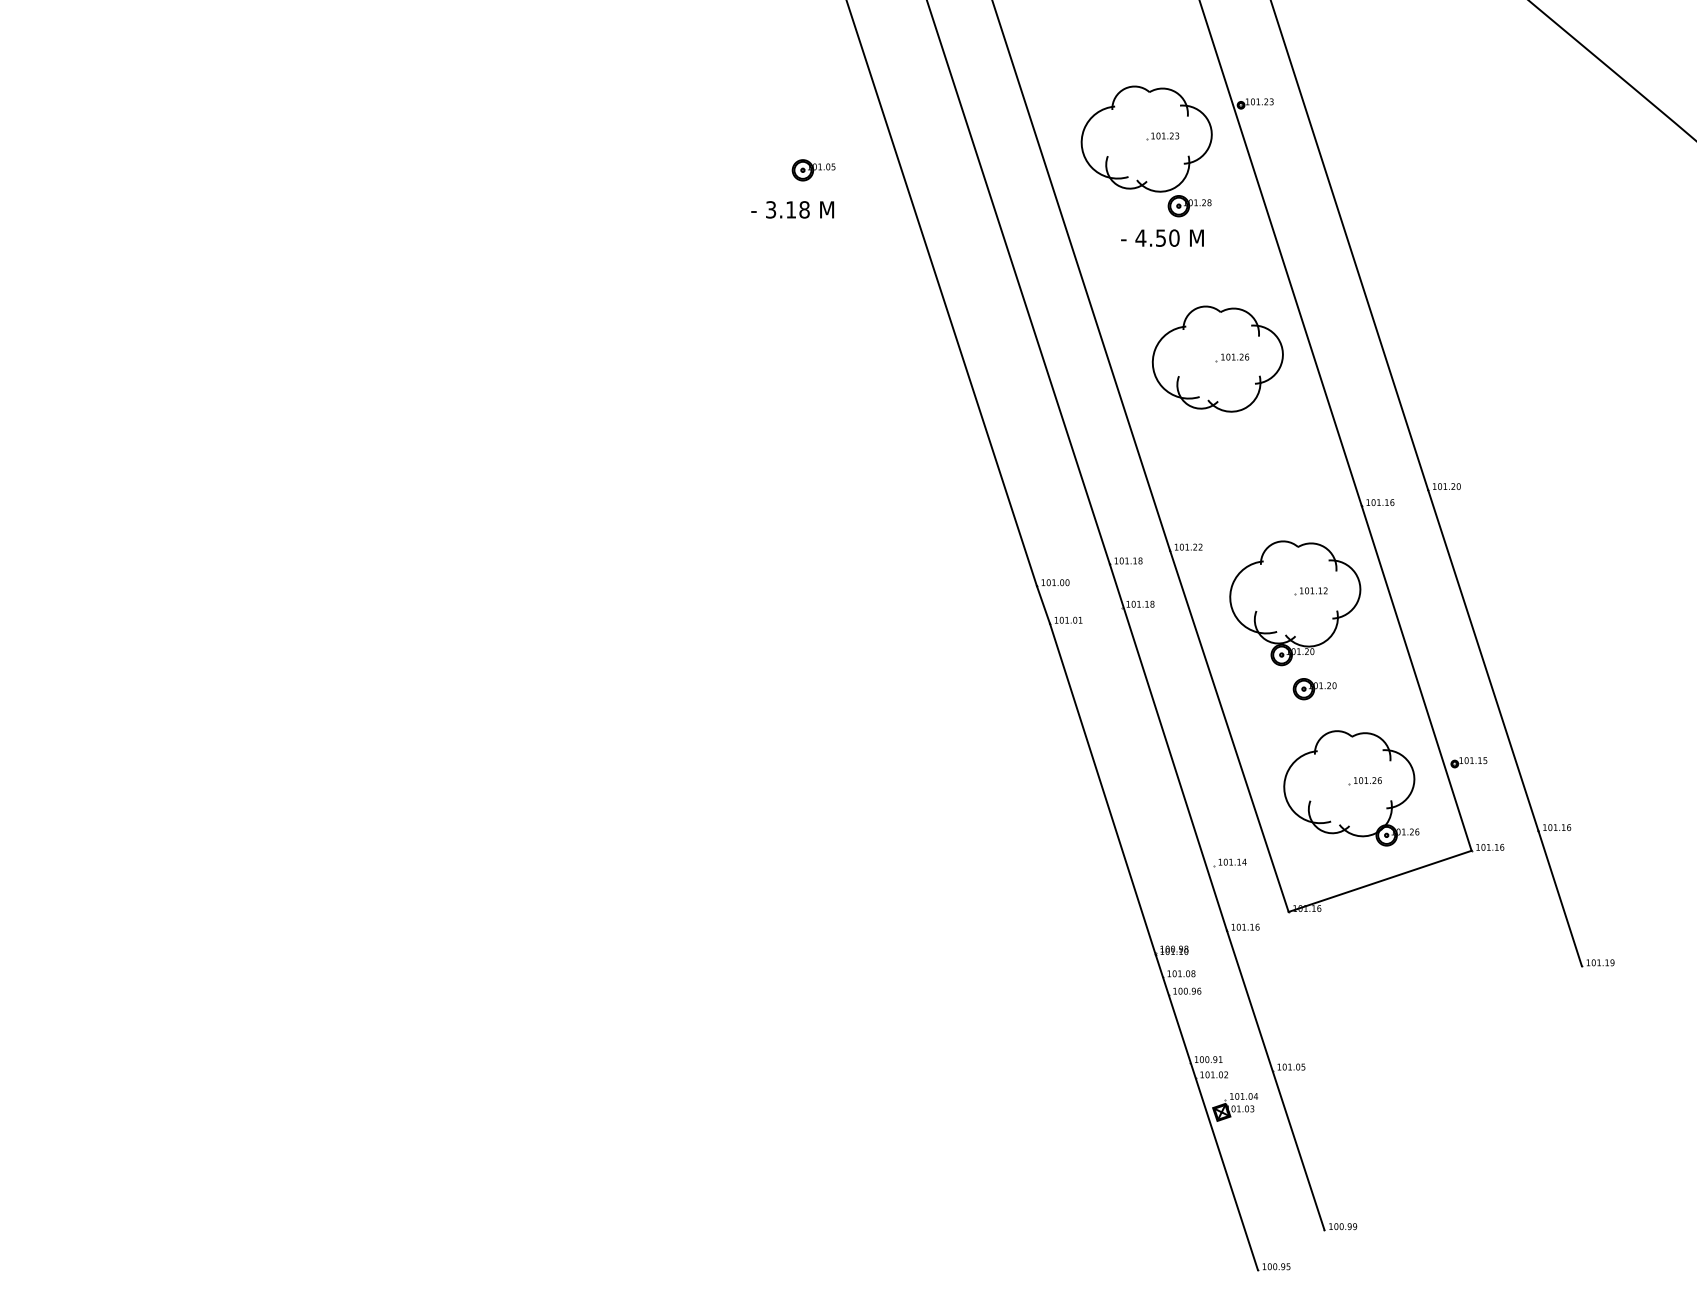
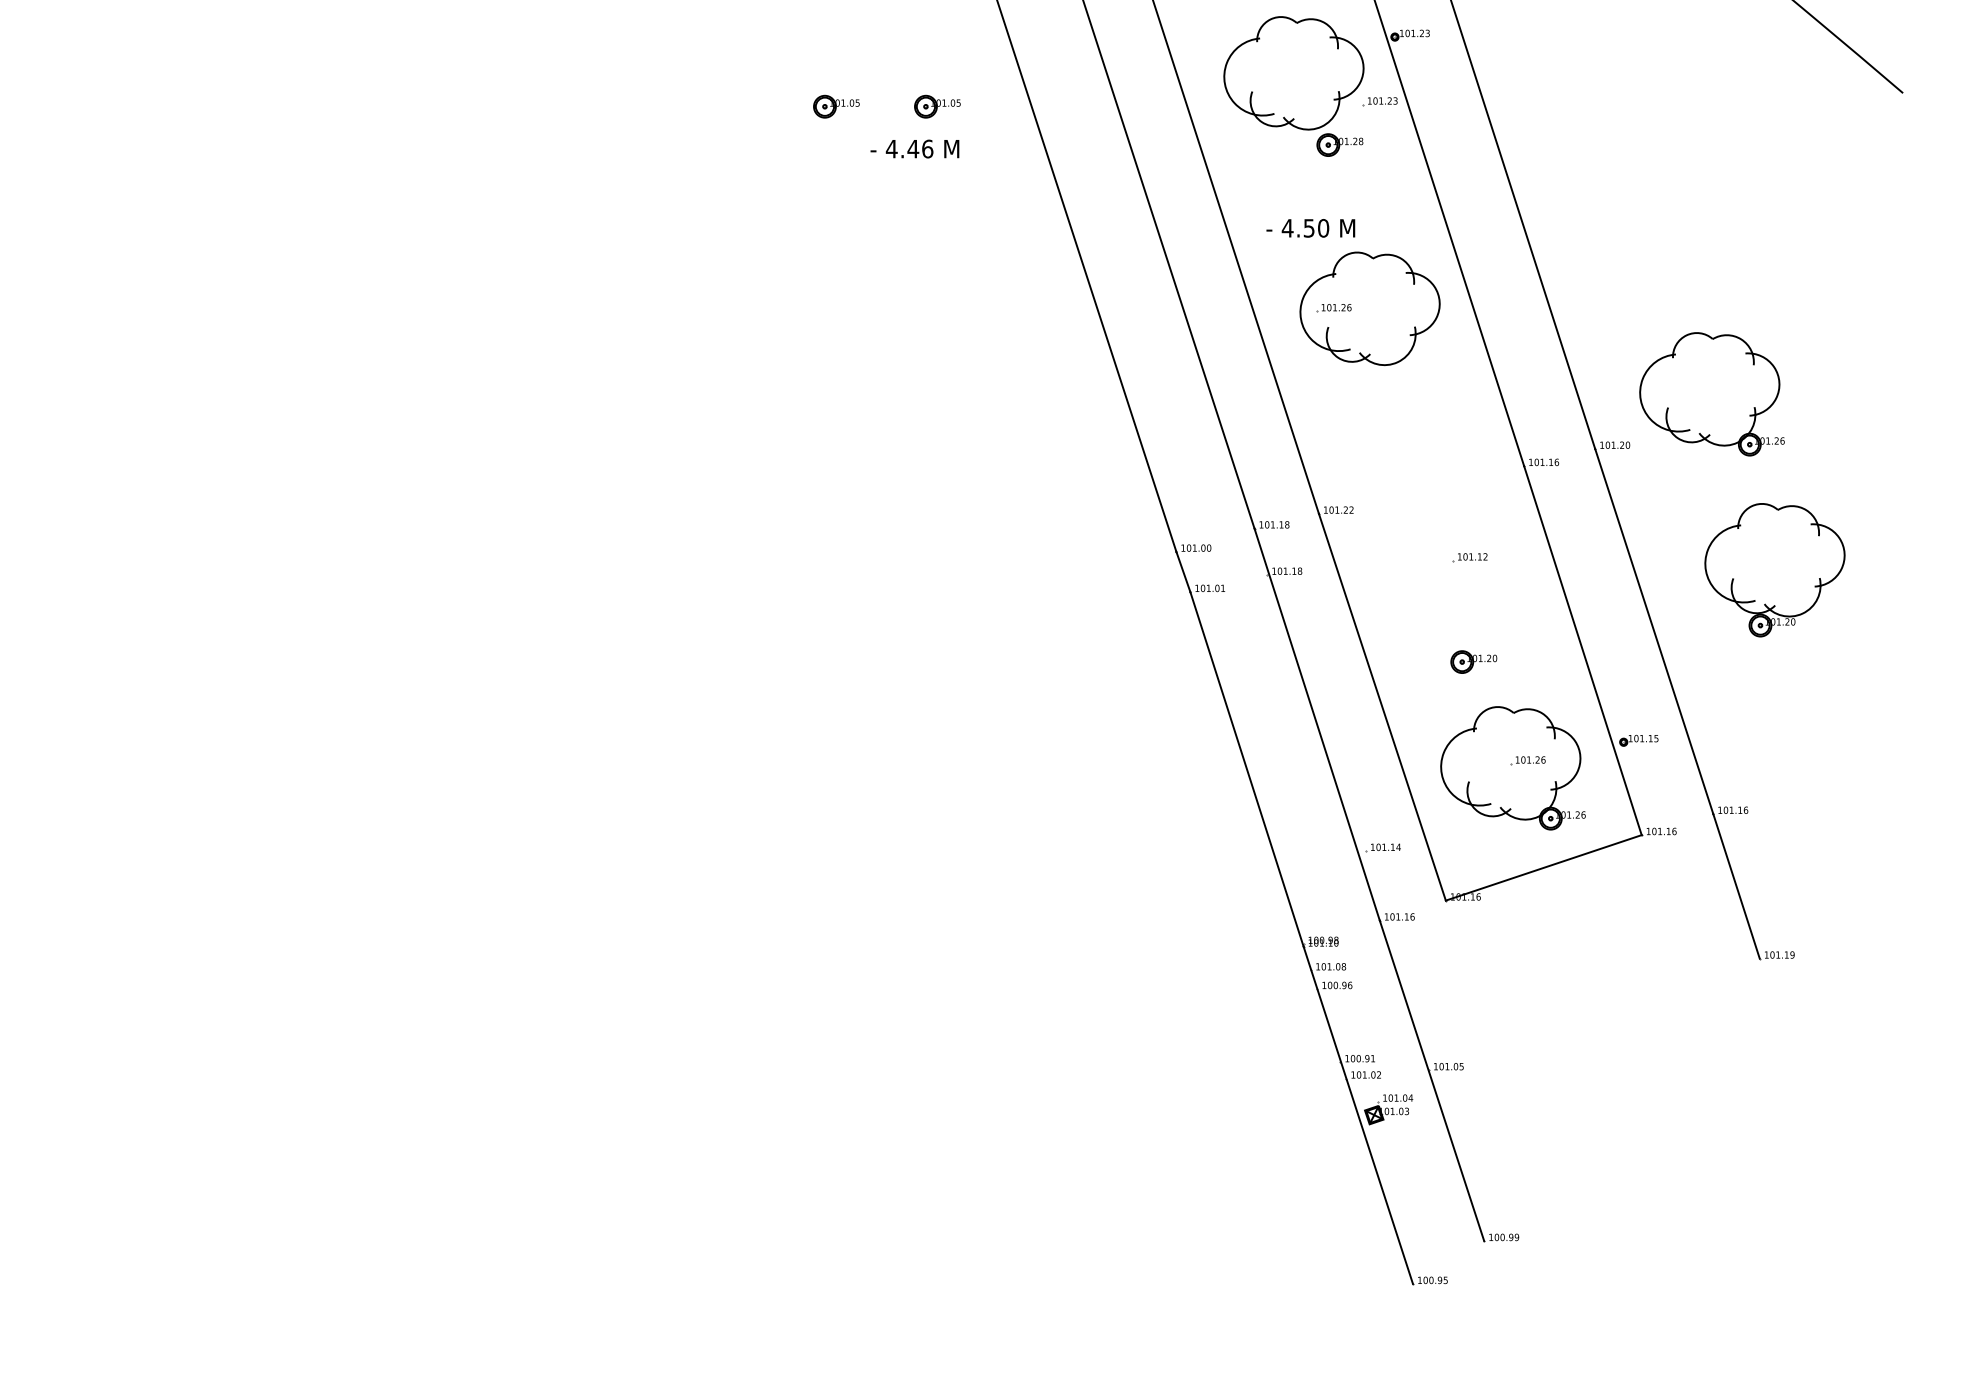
part: (1162, 136) -> (1379, 101), moved
part: (719, 170) -> (836, 106), added
text: (787, 209) -> (909, 148), 3.18 -> 4.46
text: (1162, 238) -> (1310, 228), moved
part: (1232, 357) -> (1333, 308), moved
part: (1536, 439) -> (1711, 394), added
part: (1294, 603) -> (1774, 570), moved

